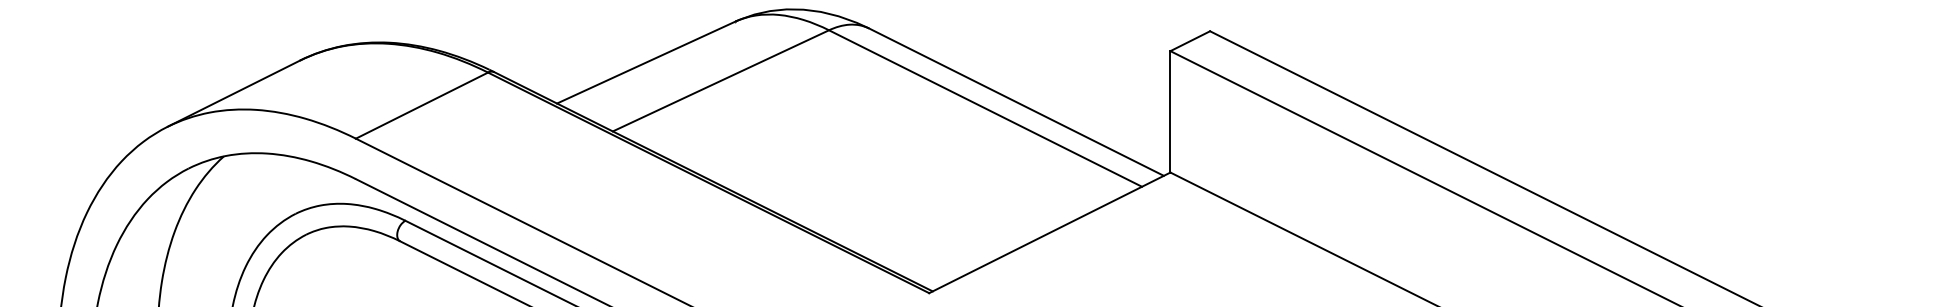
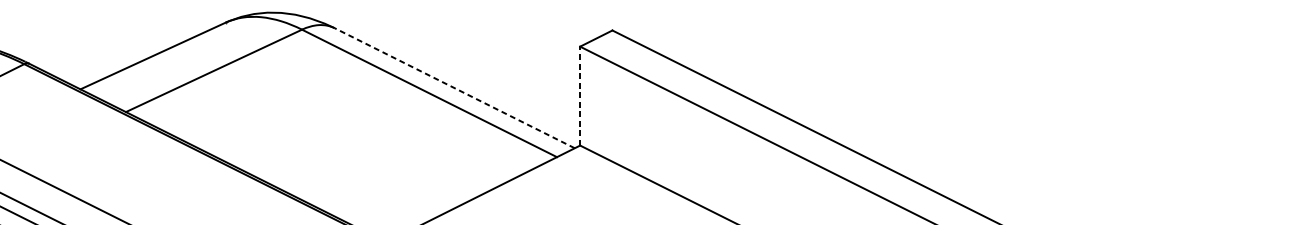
line: (1016, 102) -> (454, 88), solid -> dashed
line: (1170, 111) -> (580, 95), solid -> dashed

